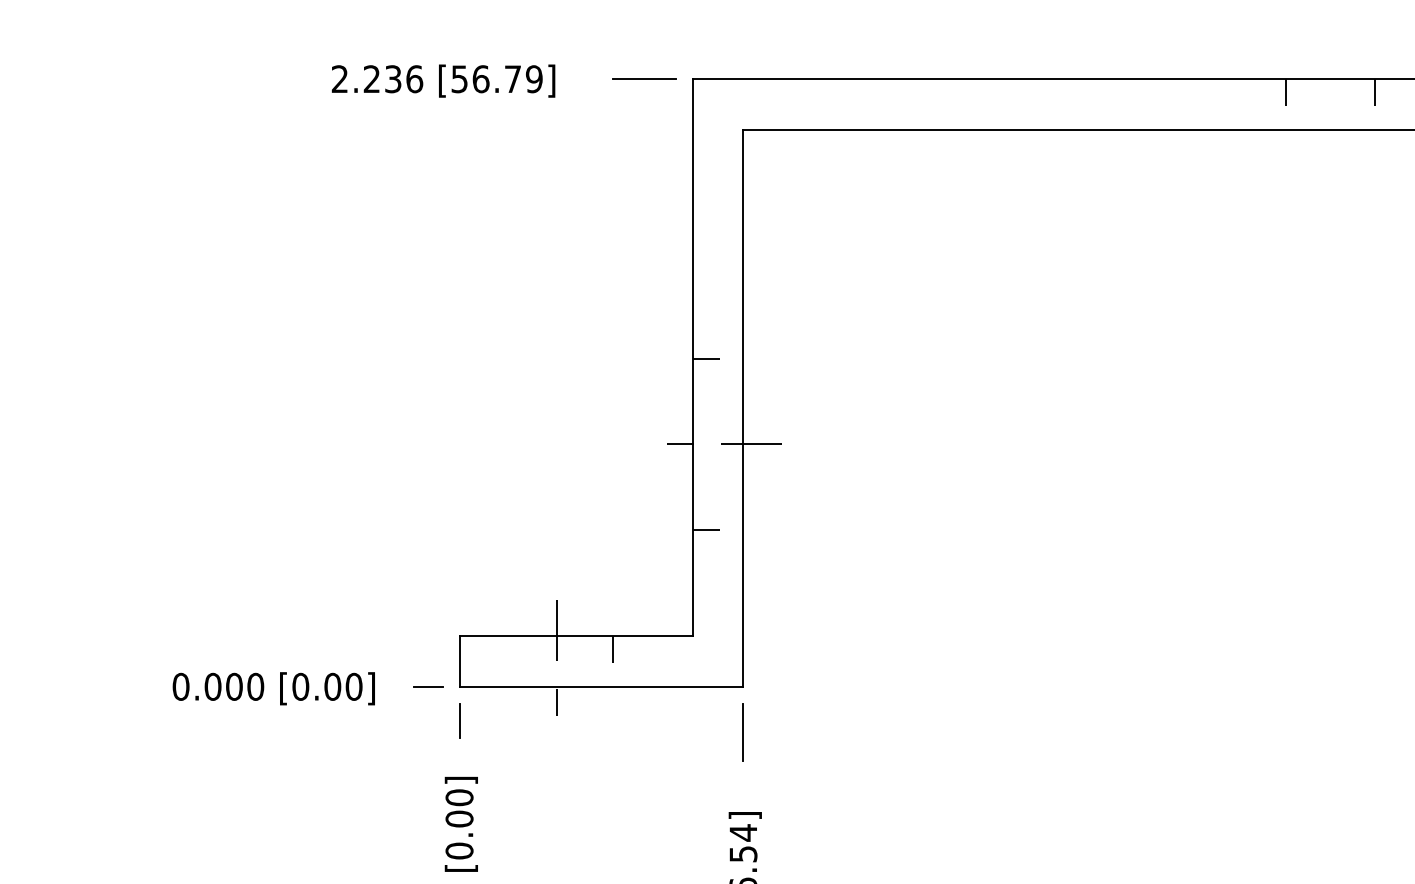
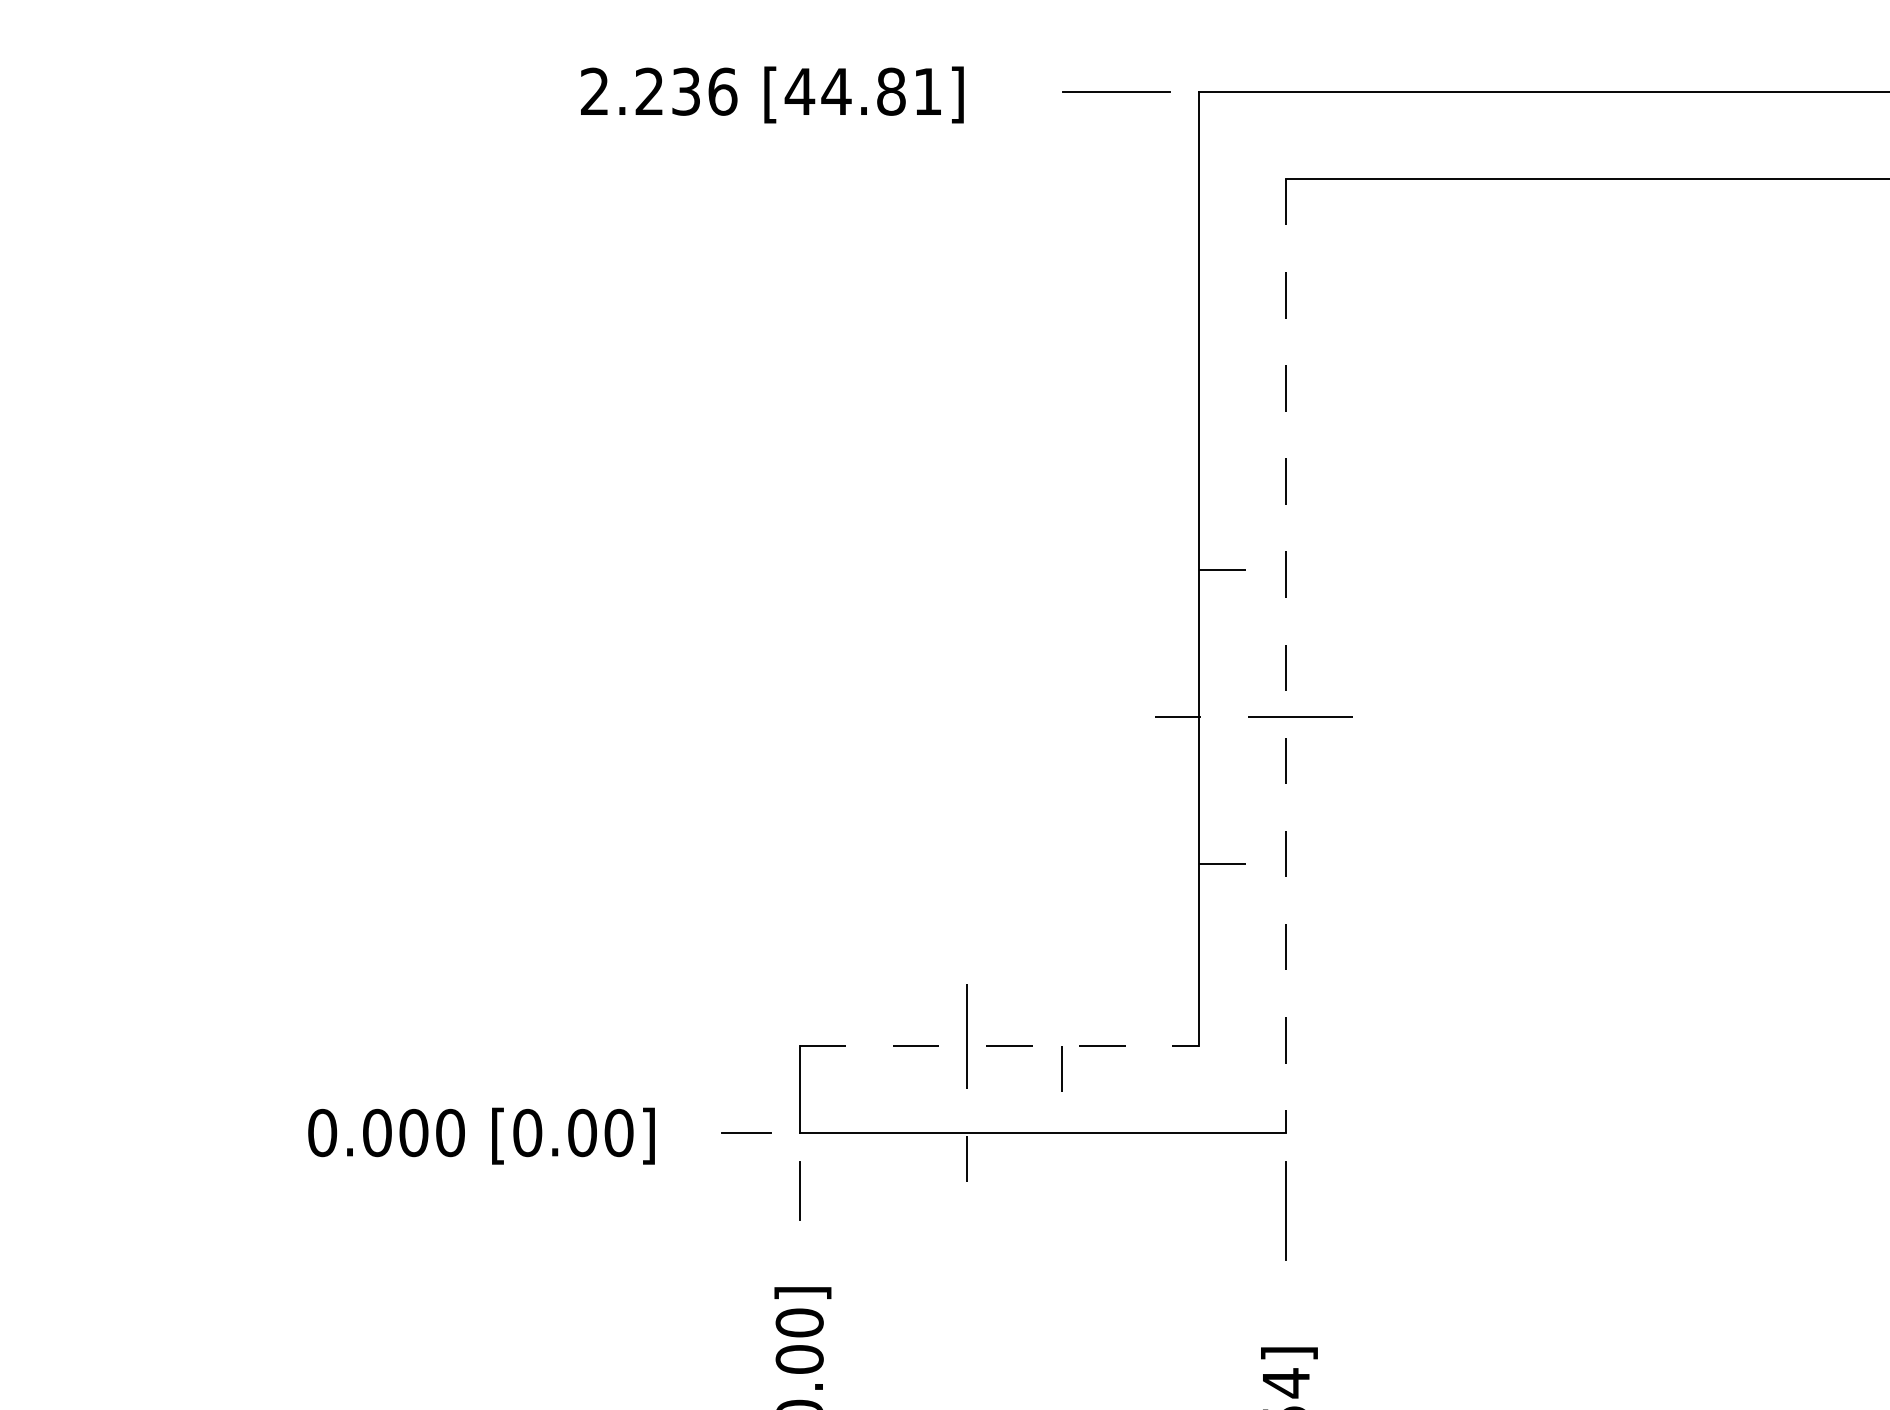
text: (496, 79) -> (863, 92), [56.79] -> [44.81]
line: (743, 408) -> (1286, 655), solid -> dashed
line: (576, 636) -> (1000, 1046), solid -> dashed

